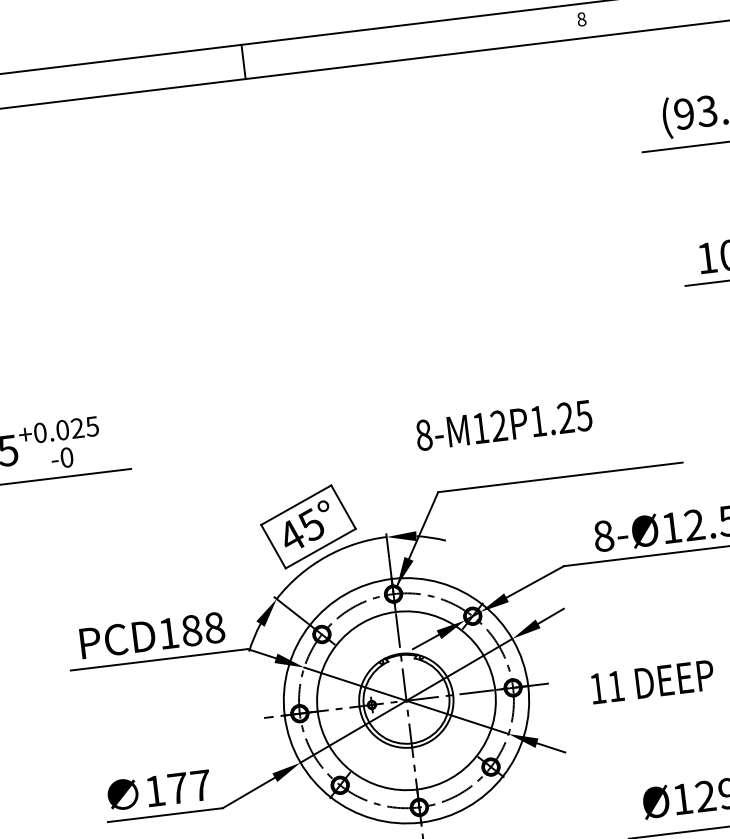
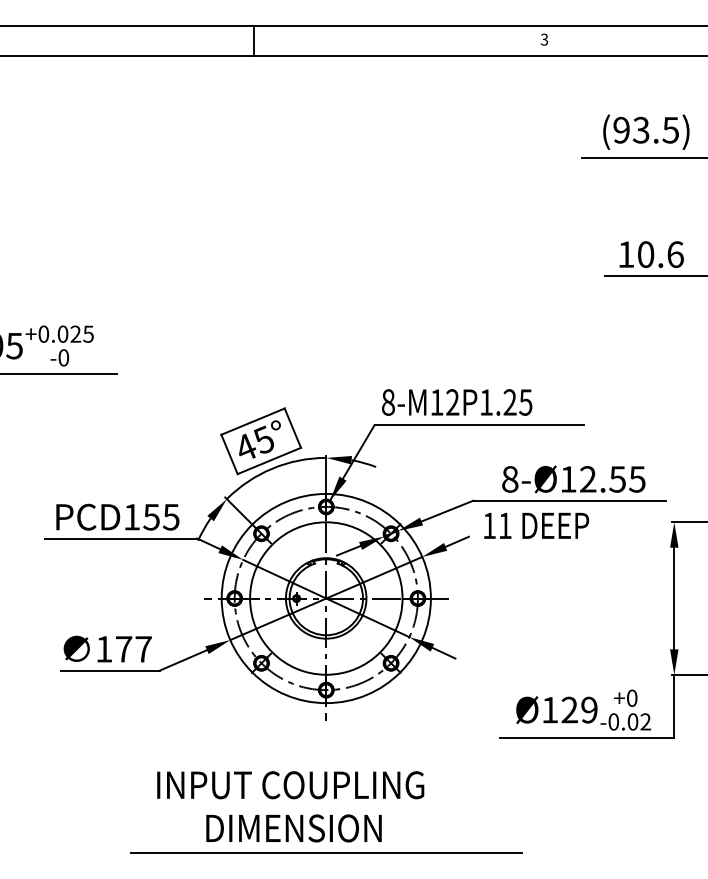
text: (581, 19) -> (544, 39), 8 -> 3
text: (504, 425) -> (457, 402), moved
text: (203, 628) -> (161, 516), PCD188 -> PCD155
text: (652, 681) -> (536, 525), moved

